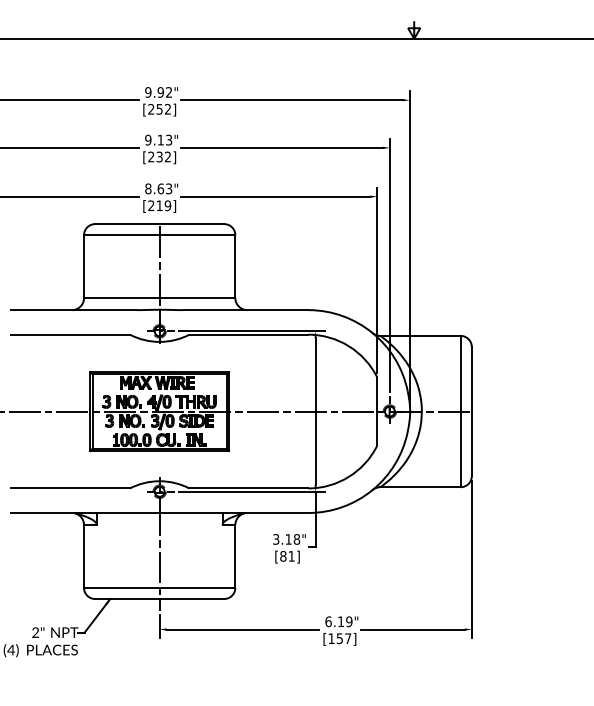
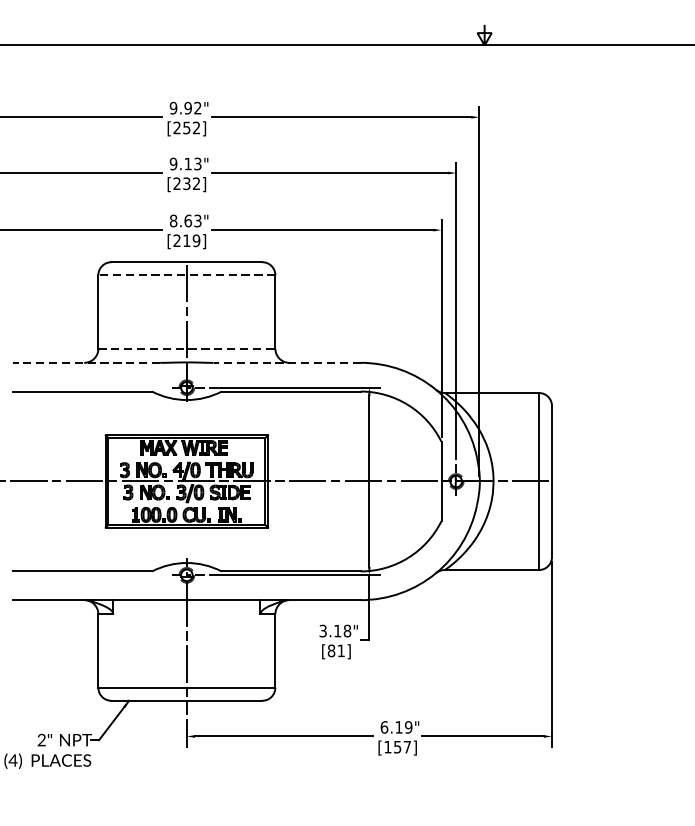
line: (159, 235) -> (186, 275), solid -> dashed
line: (159, 298) -> (186, 349), solid -> dashed
line: (73, 310) -> (86, 363), solid -> dashed
line: (245, 310) -> (287, 363), solid -> dashed

